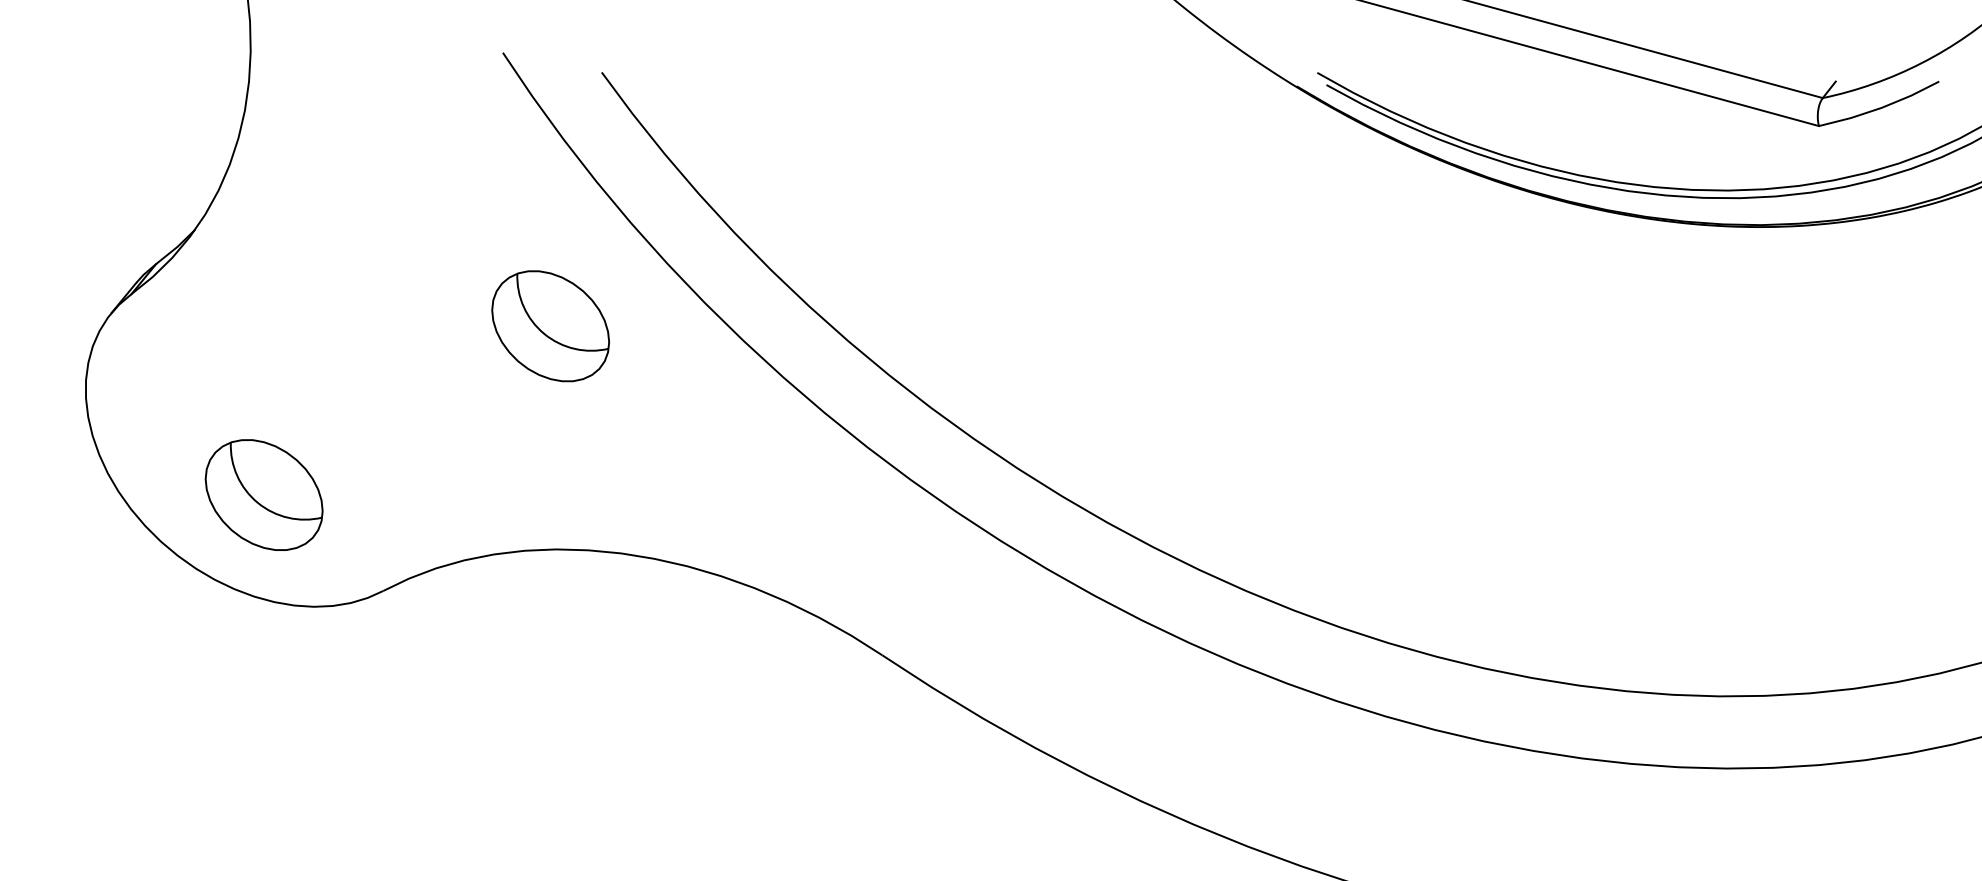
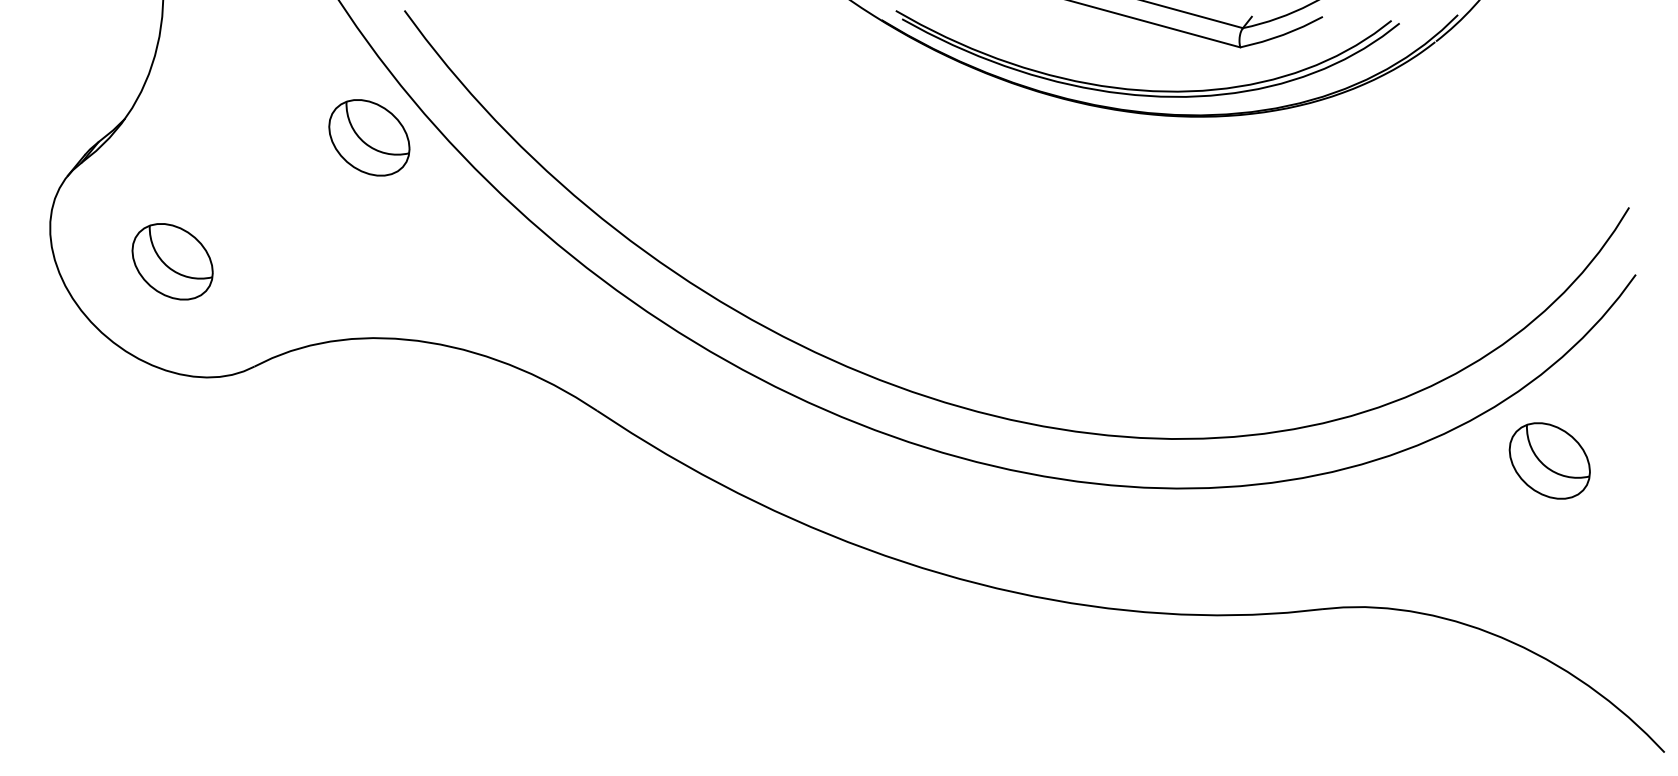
part: (550, 325) -> (369, 137), moved
part: (263, 494) -> (172, 261), moved

